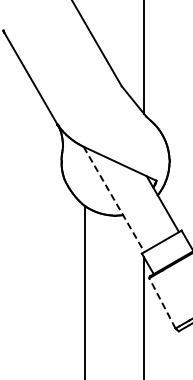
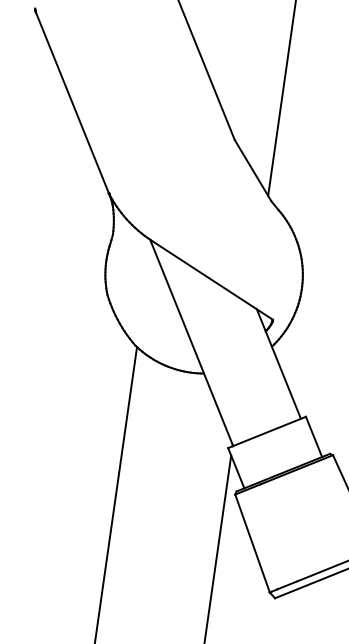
line: (114, 199) -> (192, 343), dashed -> solid
line: (162, 302) -> (252, 541), dashed -> solid

